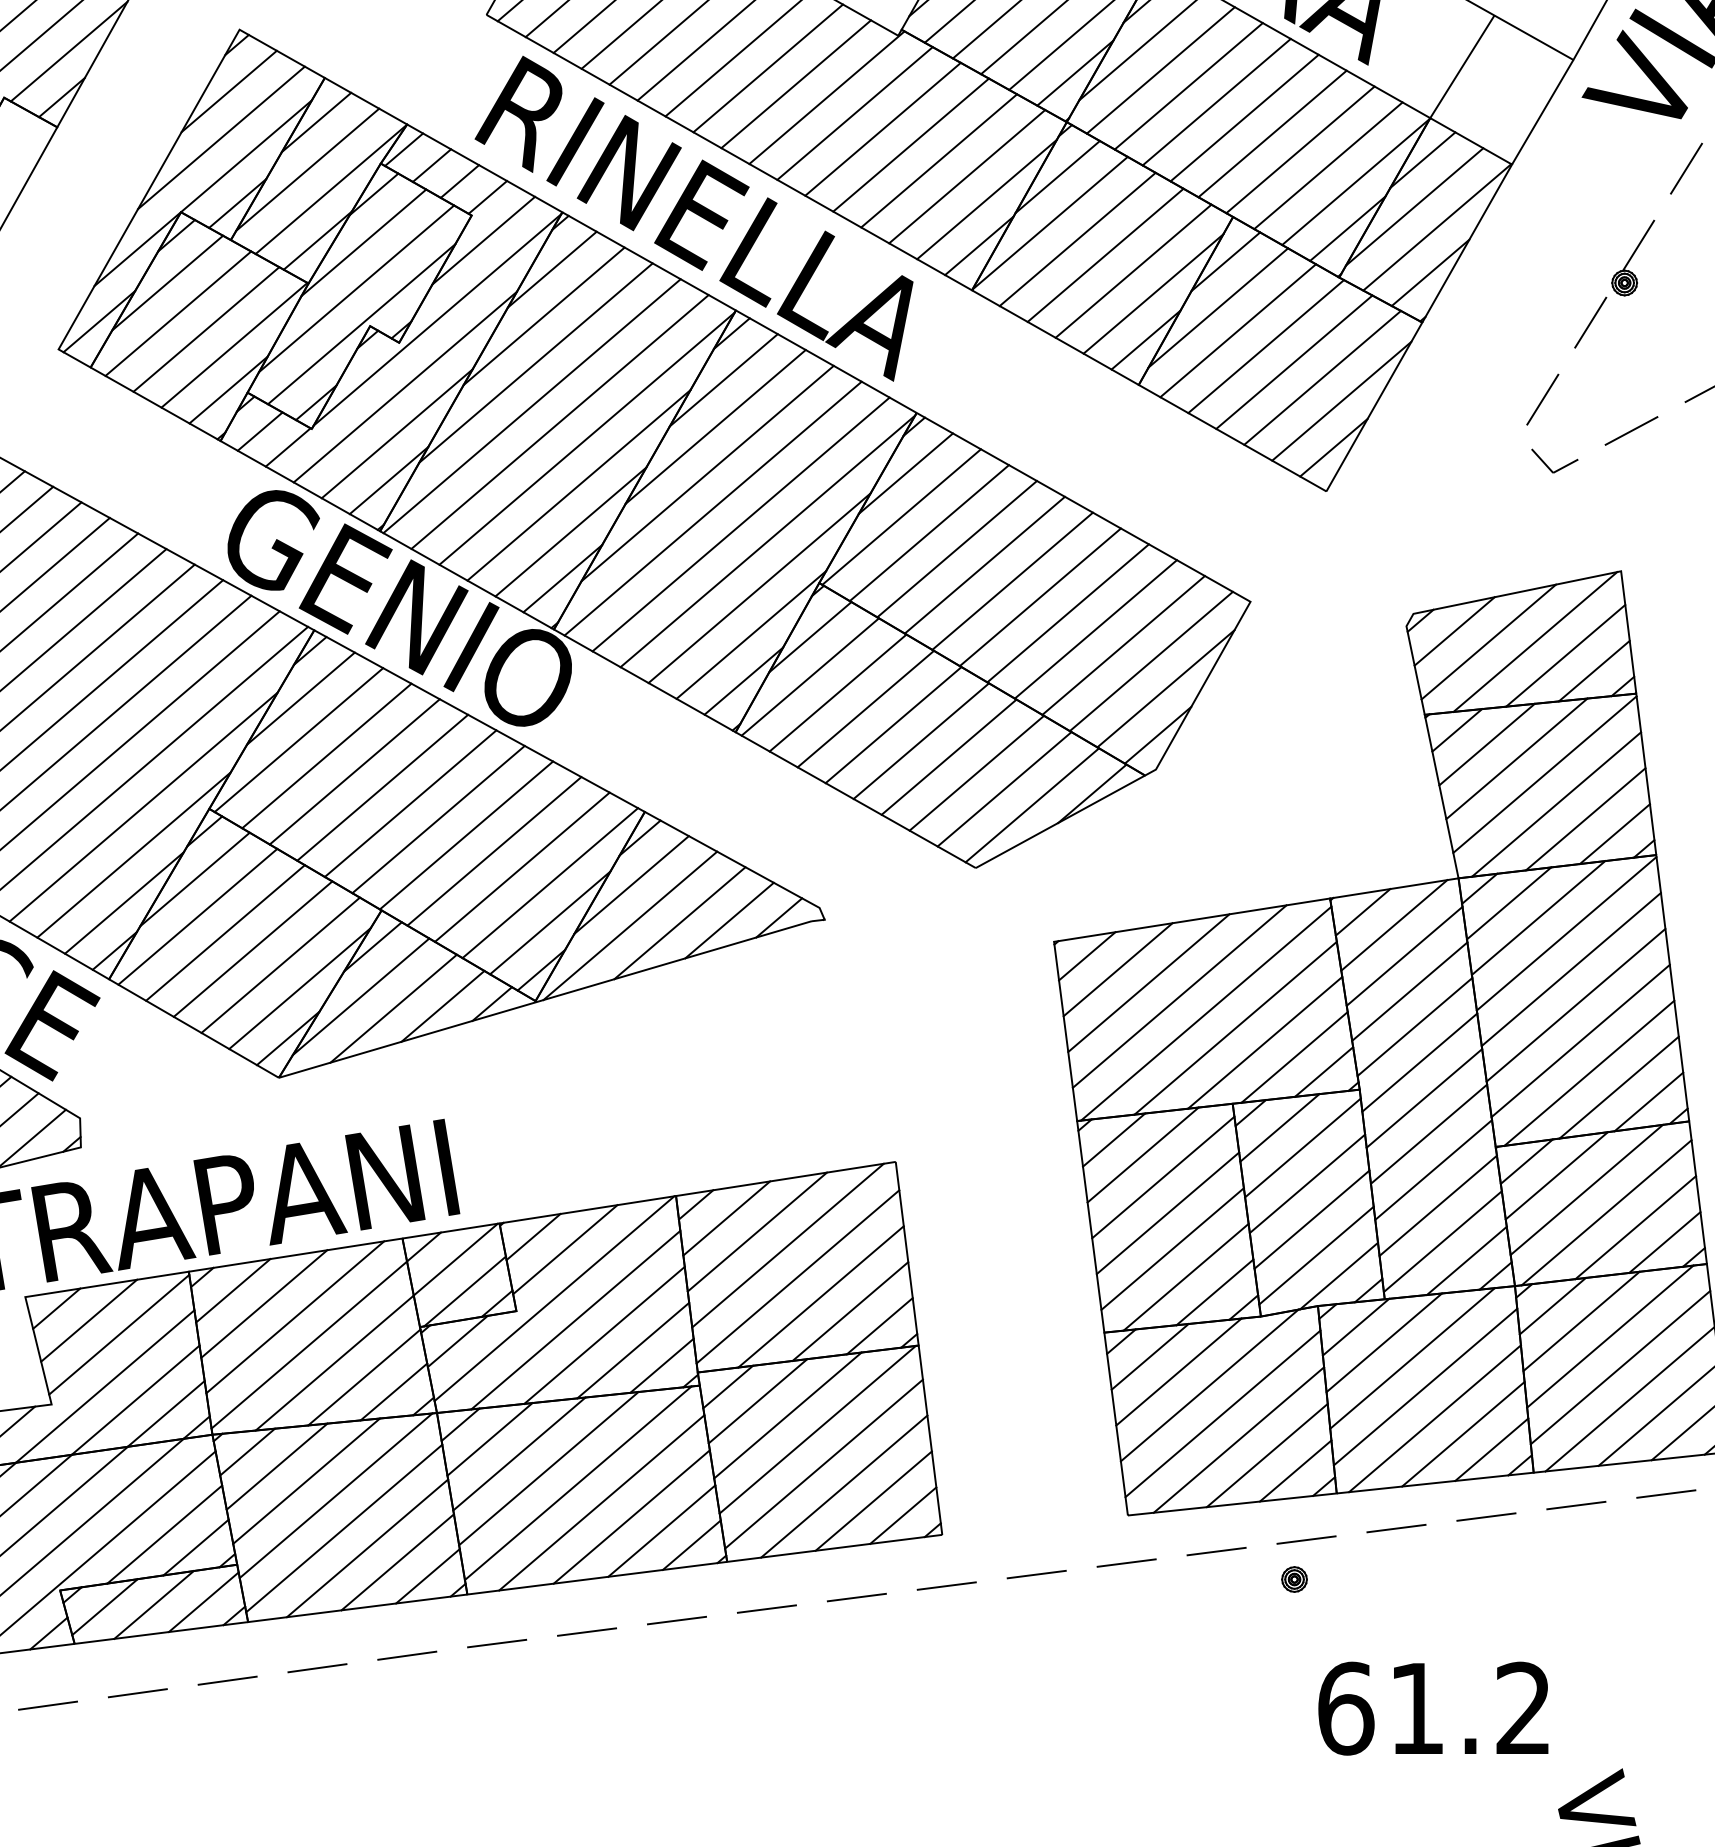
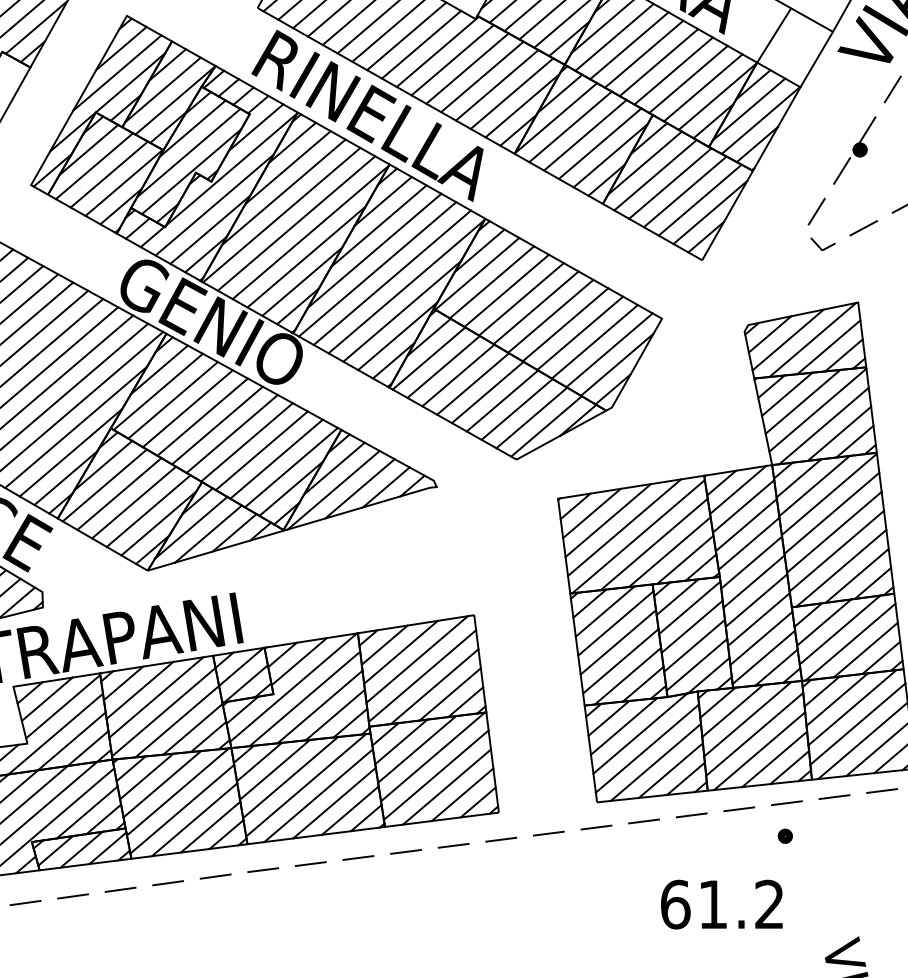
part: (1292, 1578) -> (784, 835), moved
text: (1432, 1708) -> (721, 904), moved

